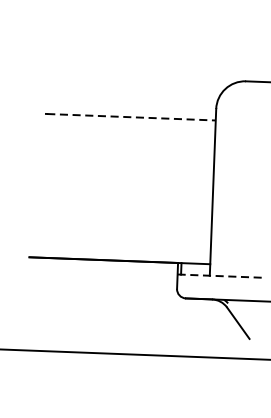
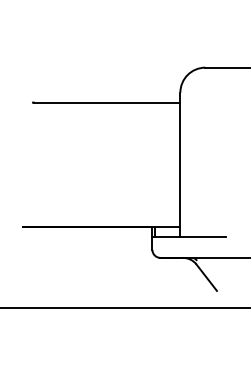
line: (131, 117) -> (107, 102), dashed -> solid
line: (220, 276) -> (189, 237), dashed -> solid

